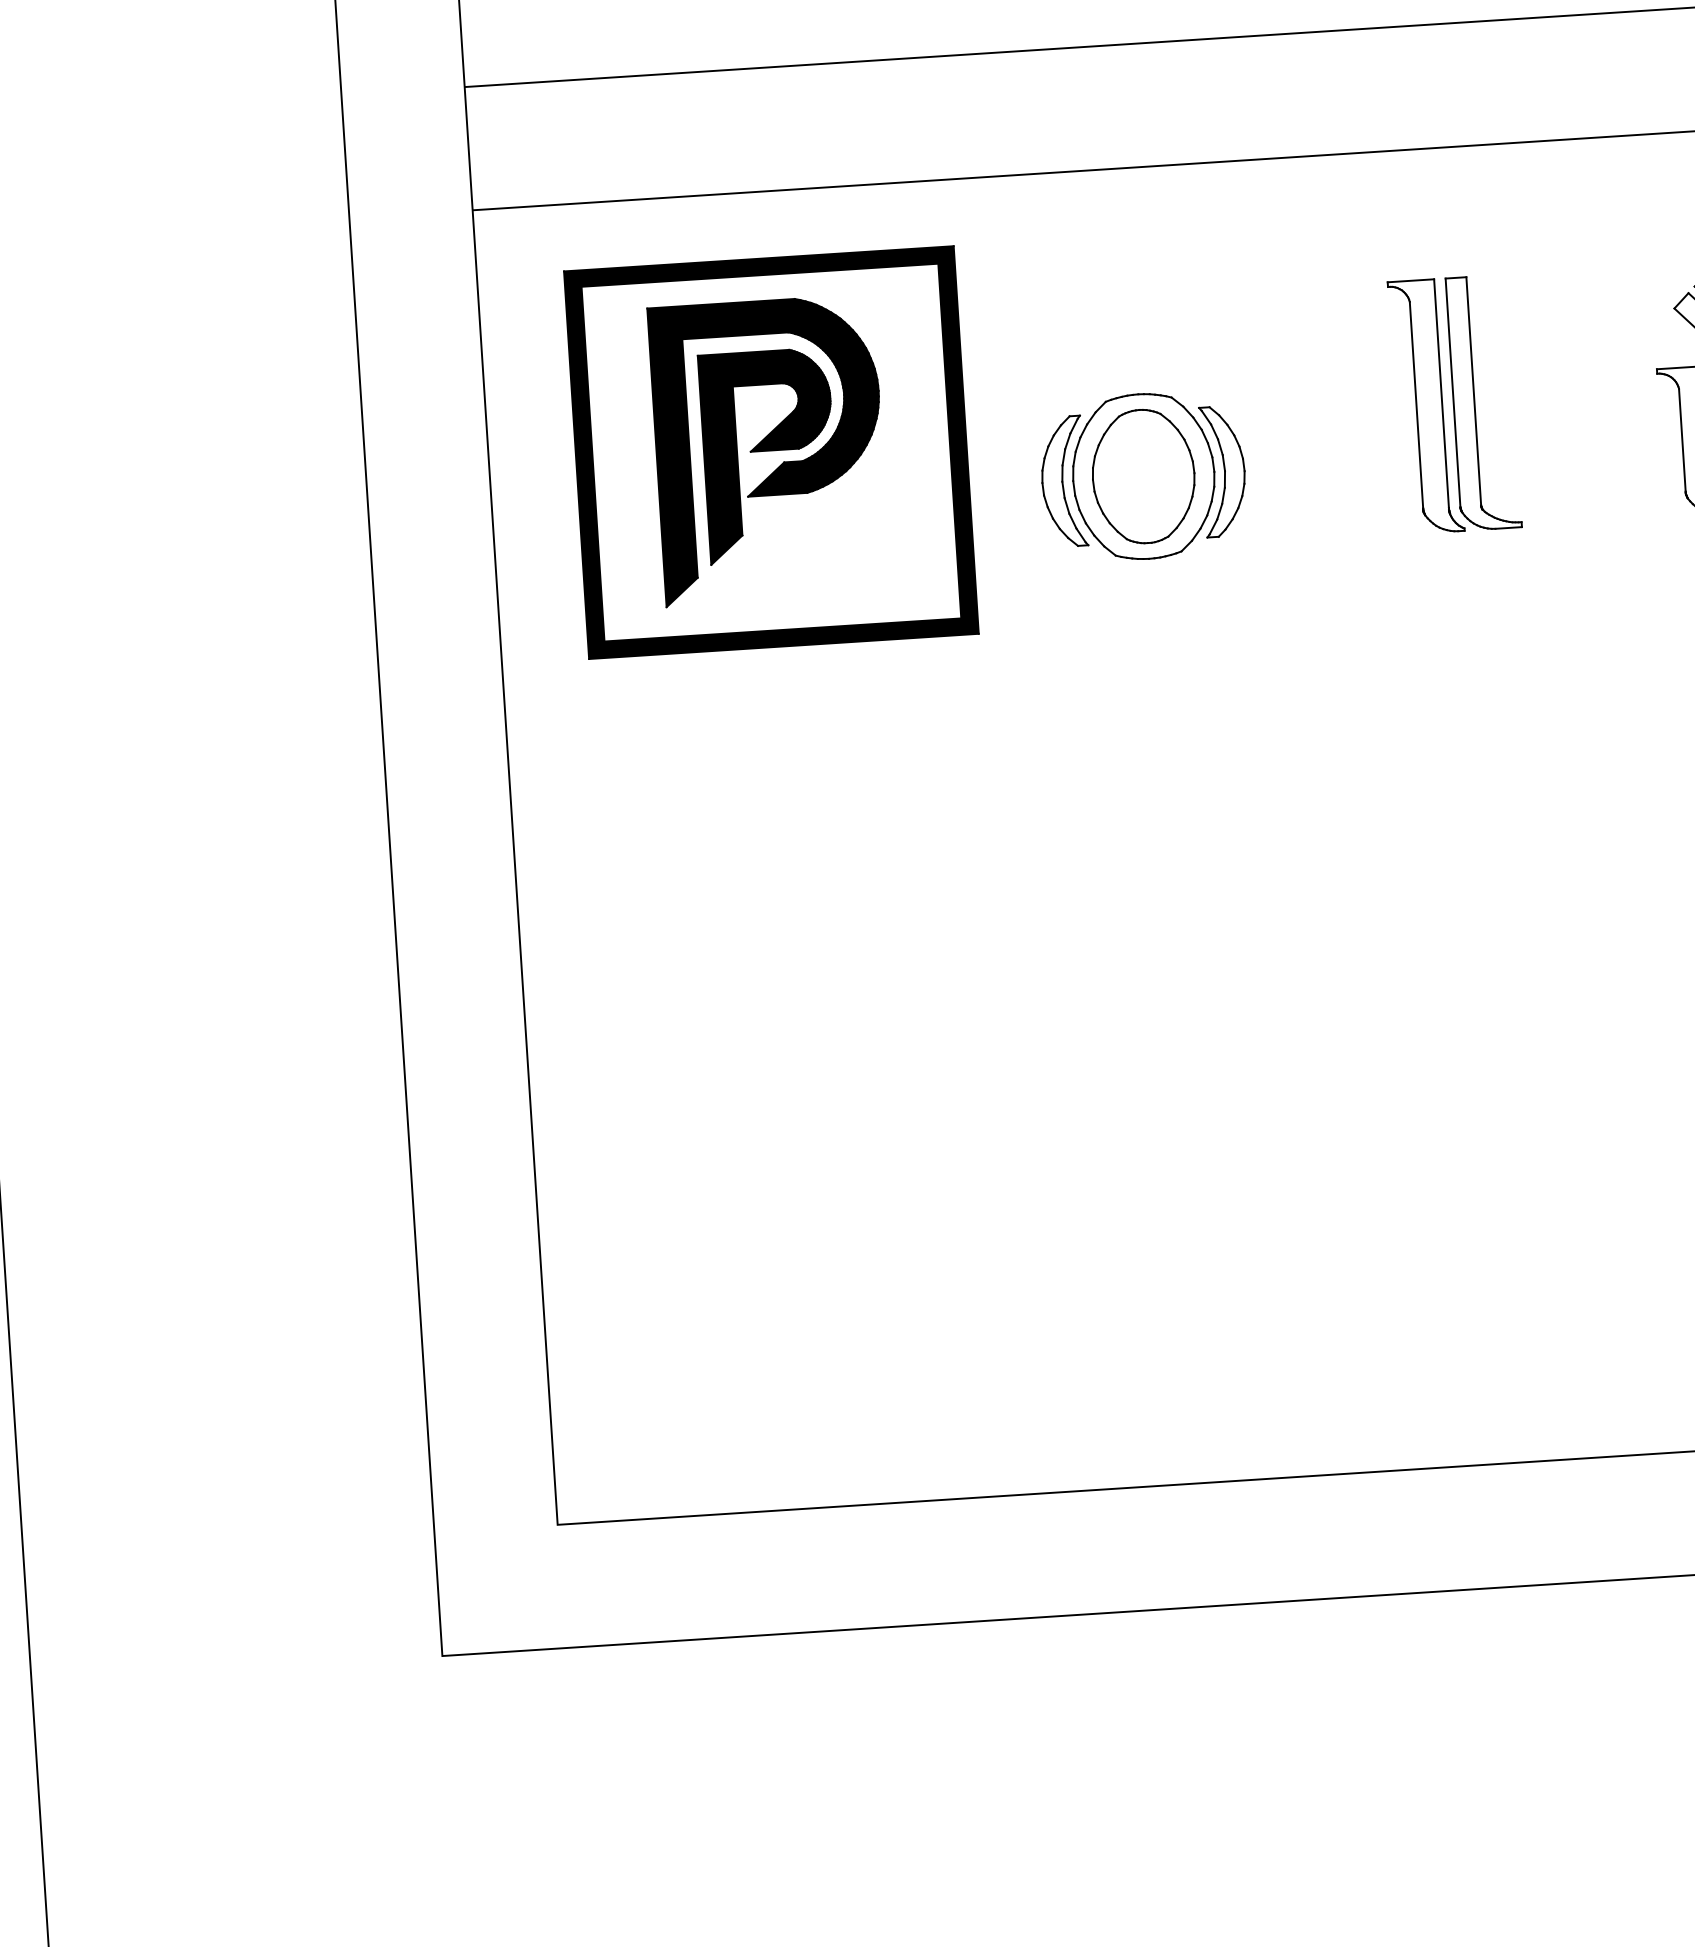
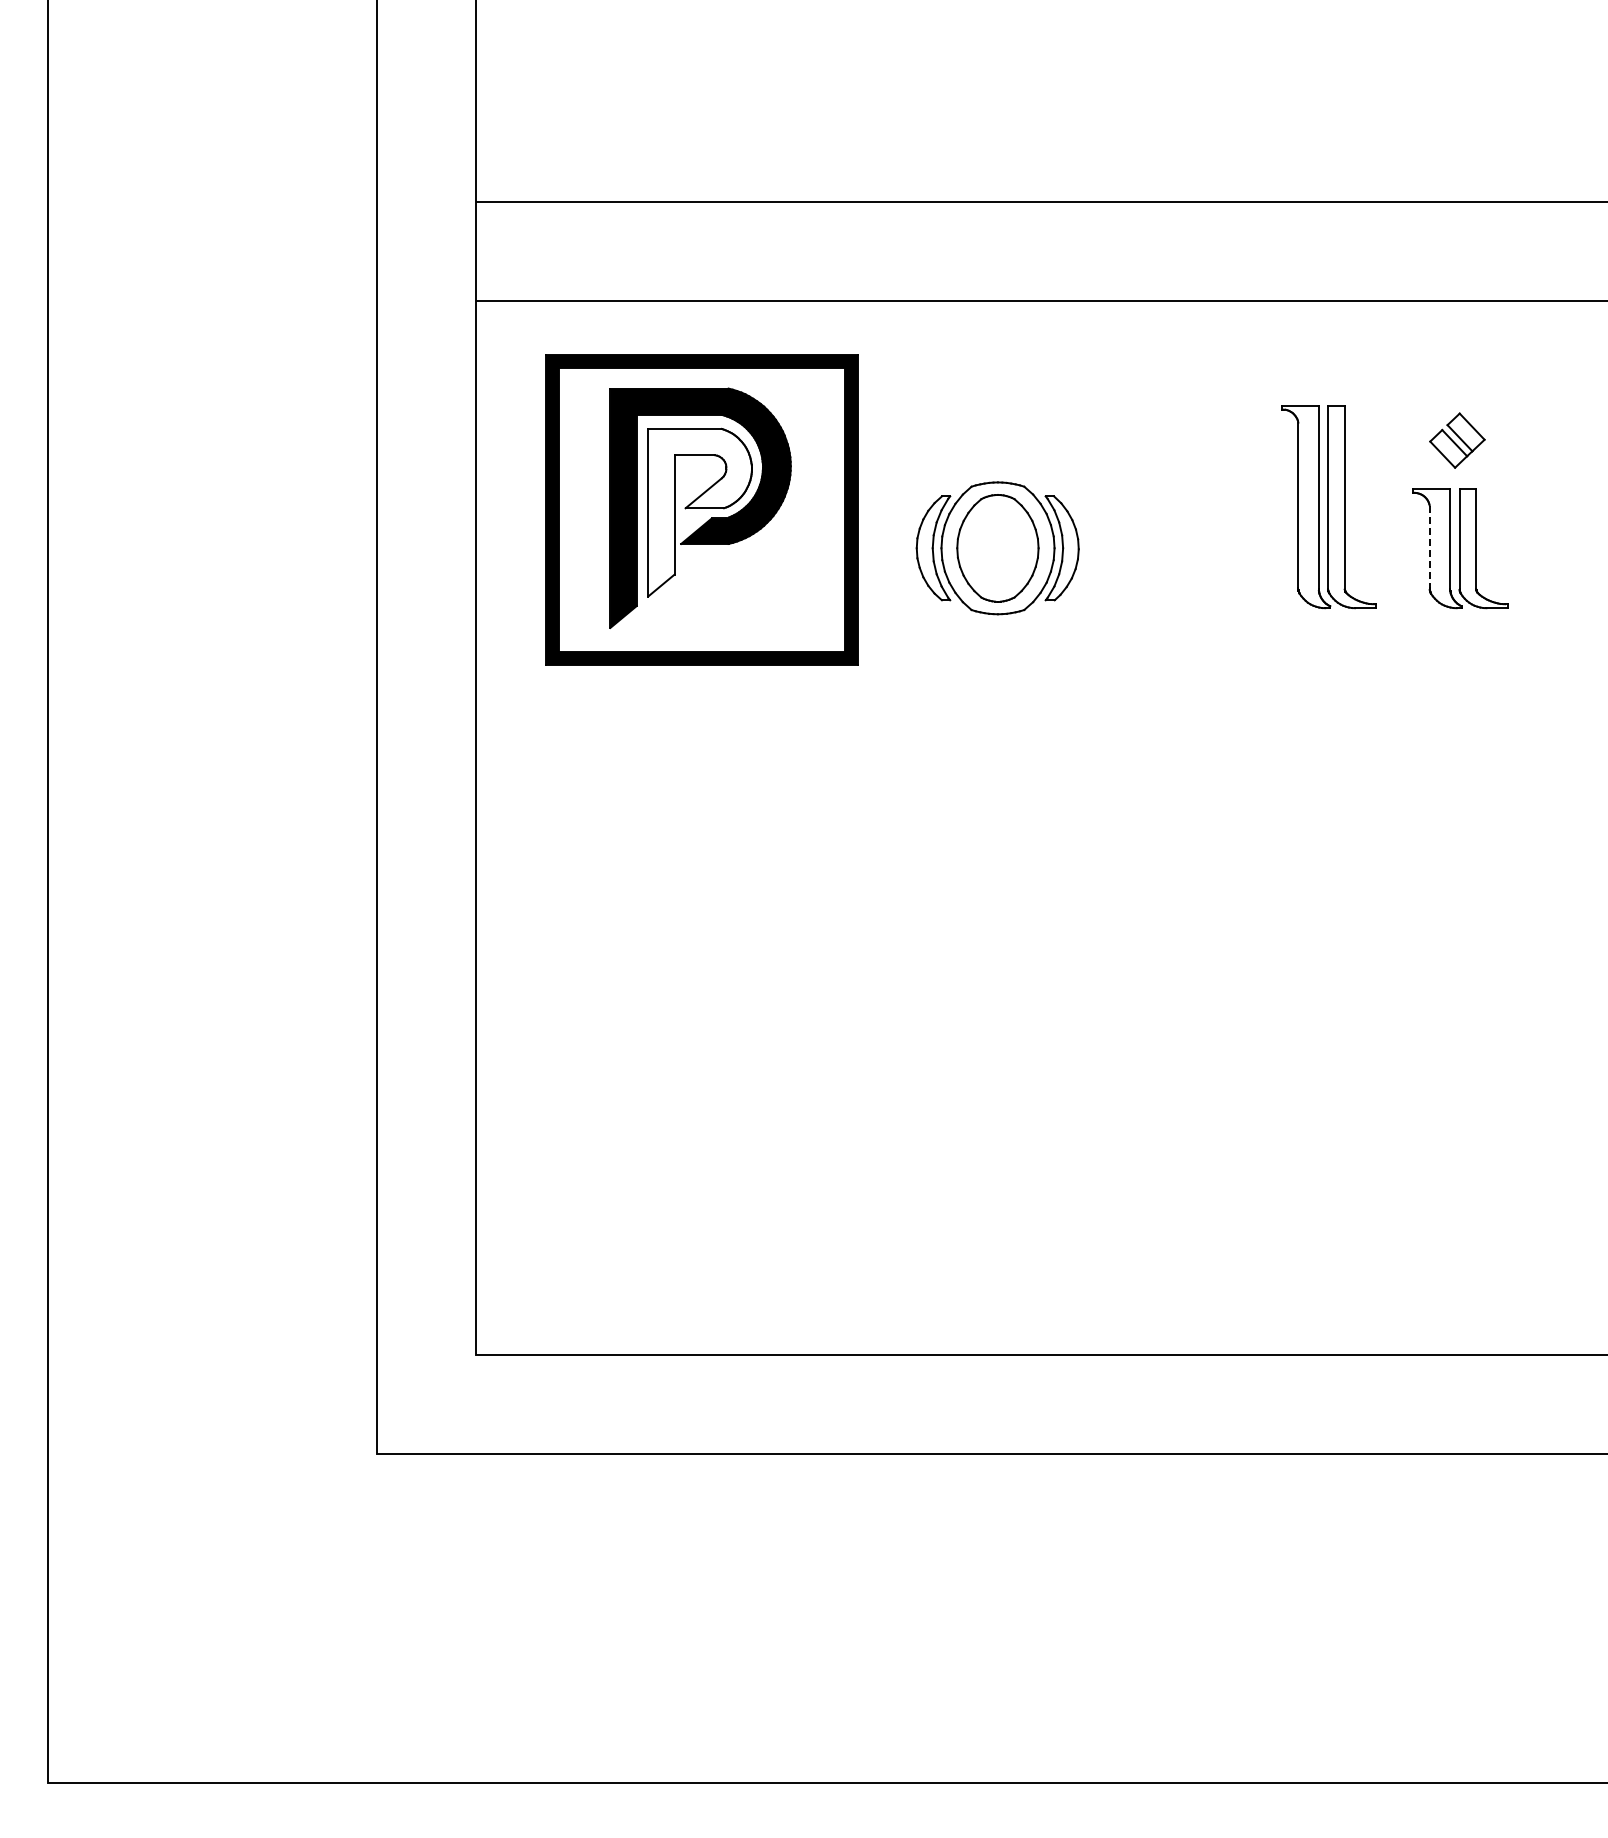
part: (1454, 405) -> (1328, 507), moved
line: (1682, 440) -> (1429, 547), solid -> dashed
fill: (768, 455) -> (699, 512), removed

